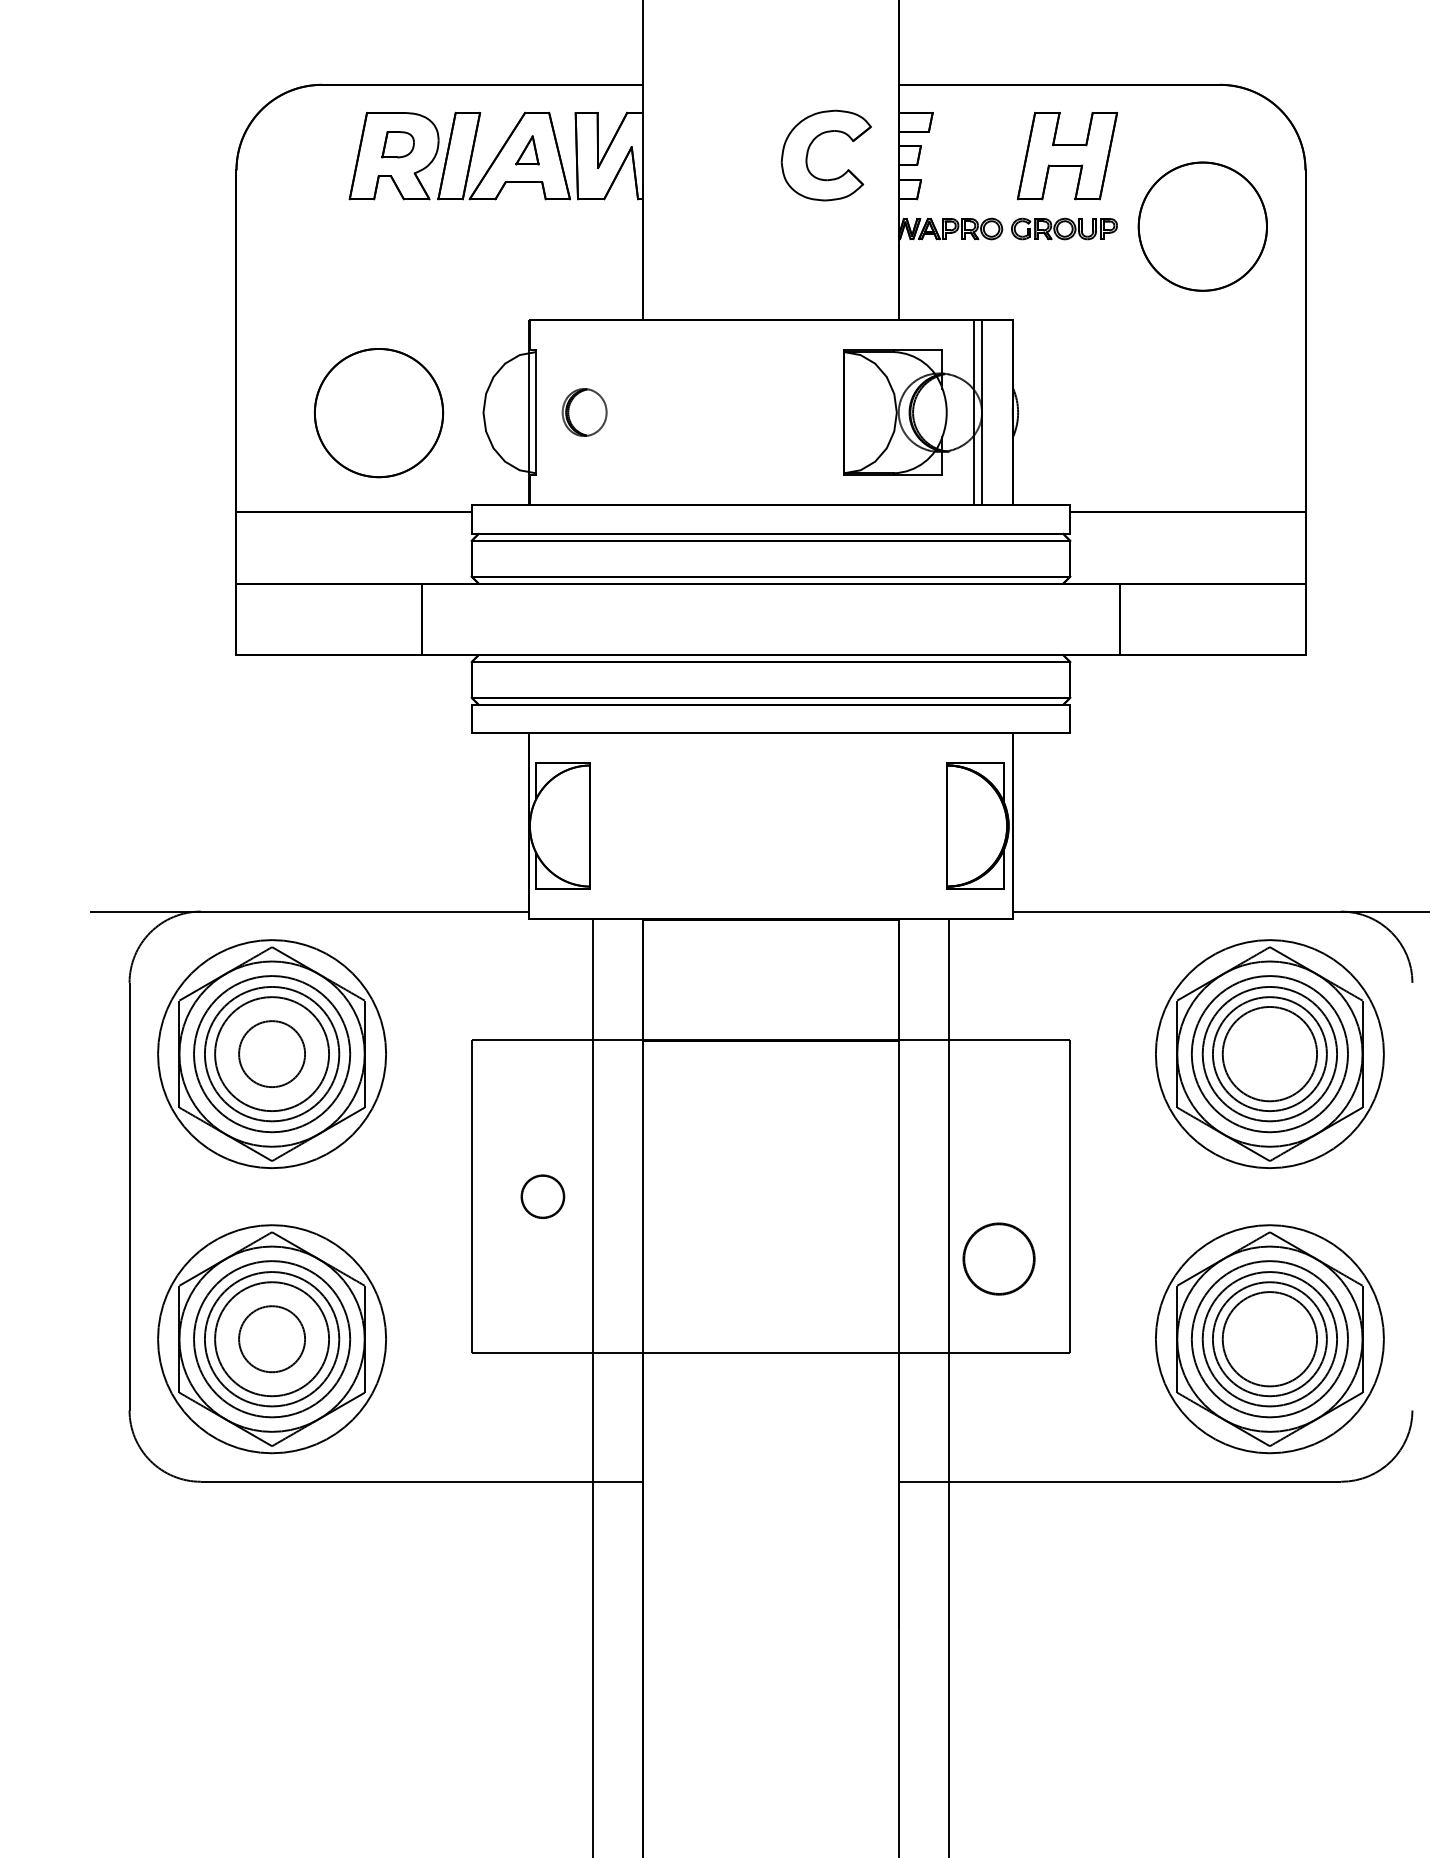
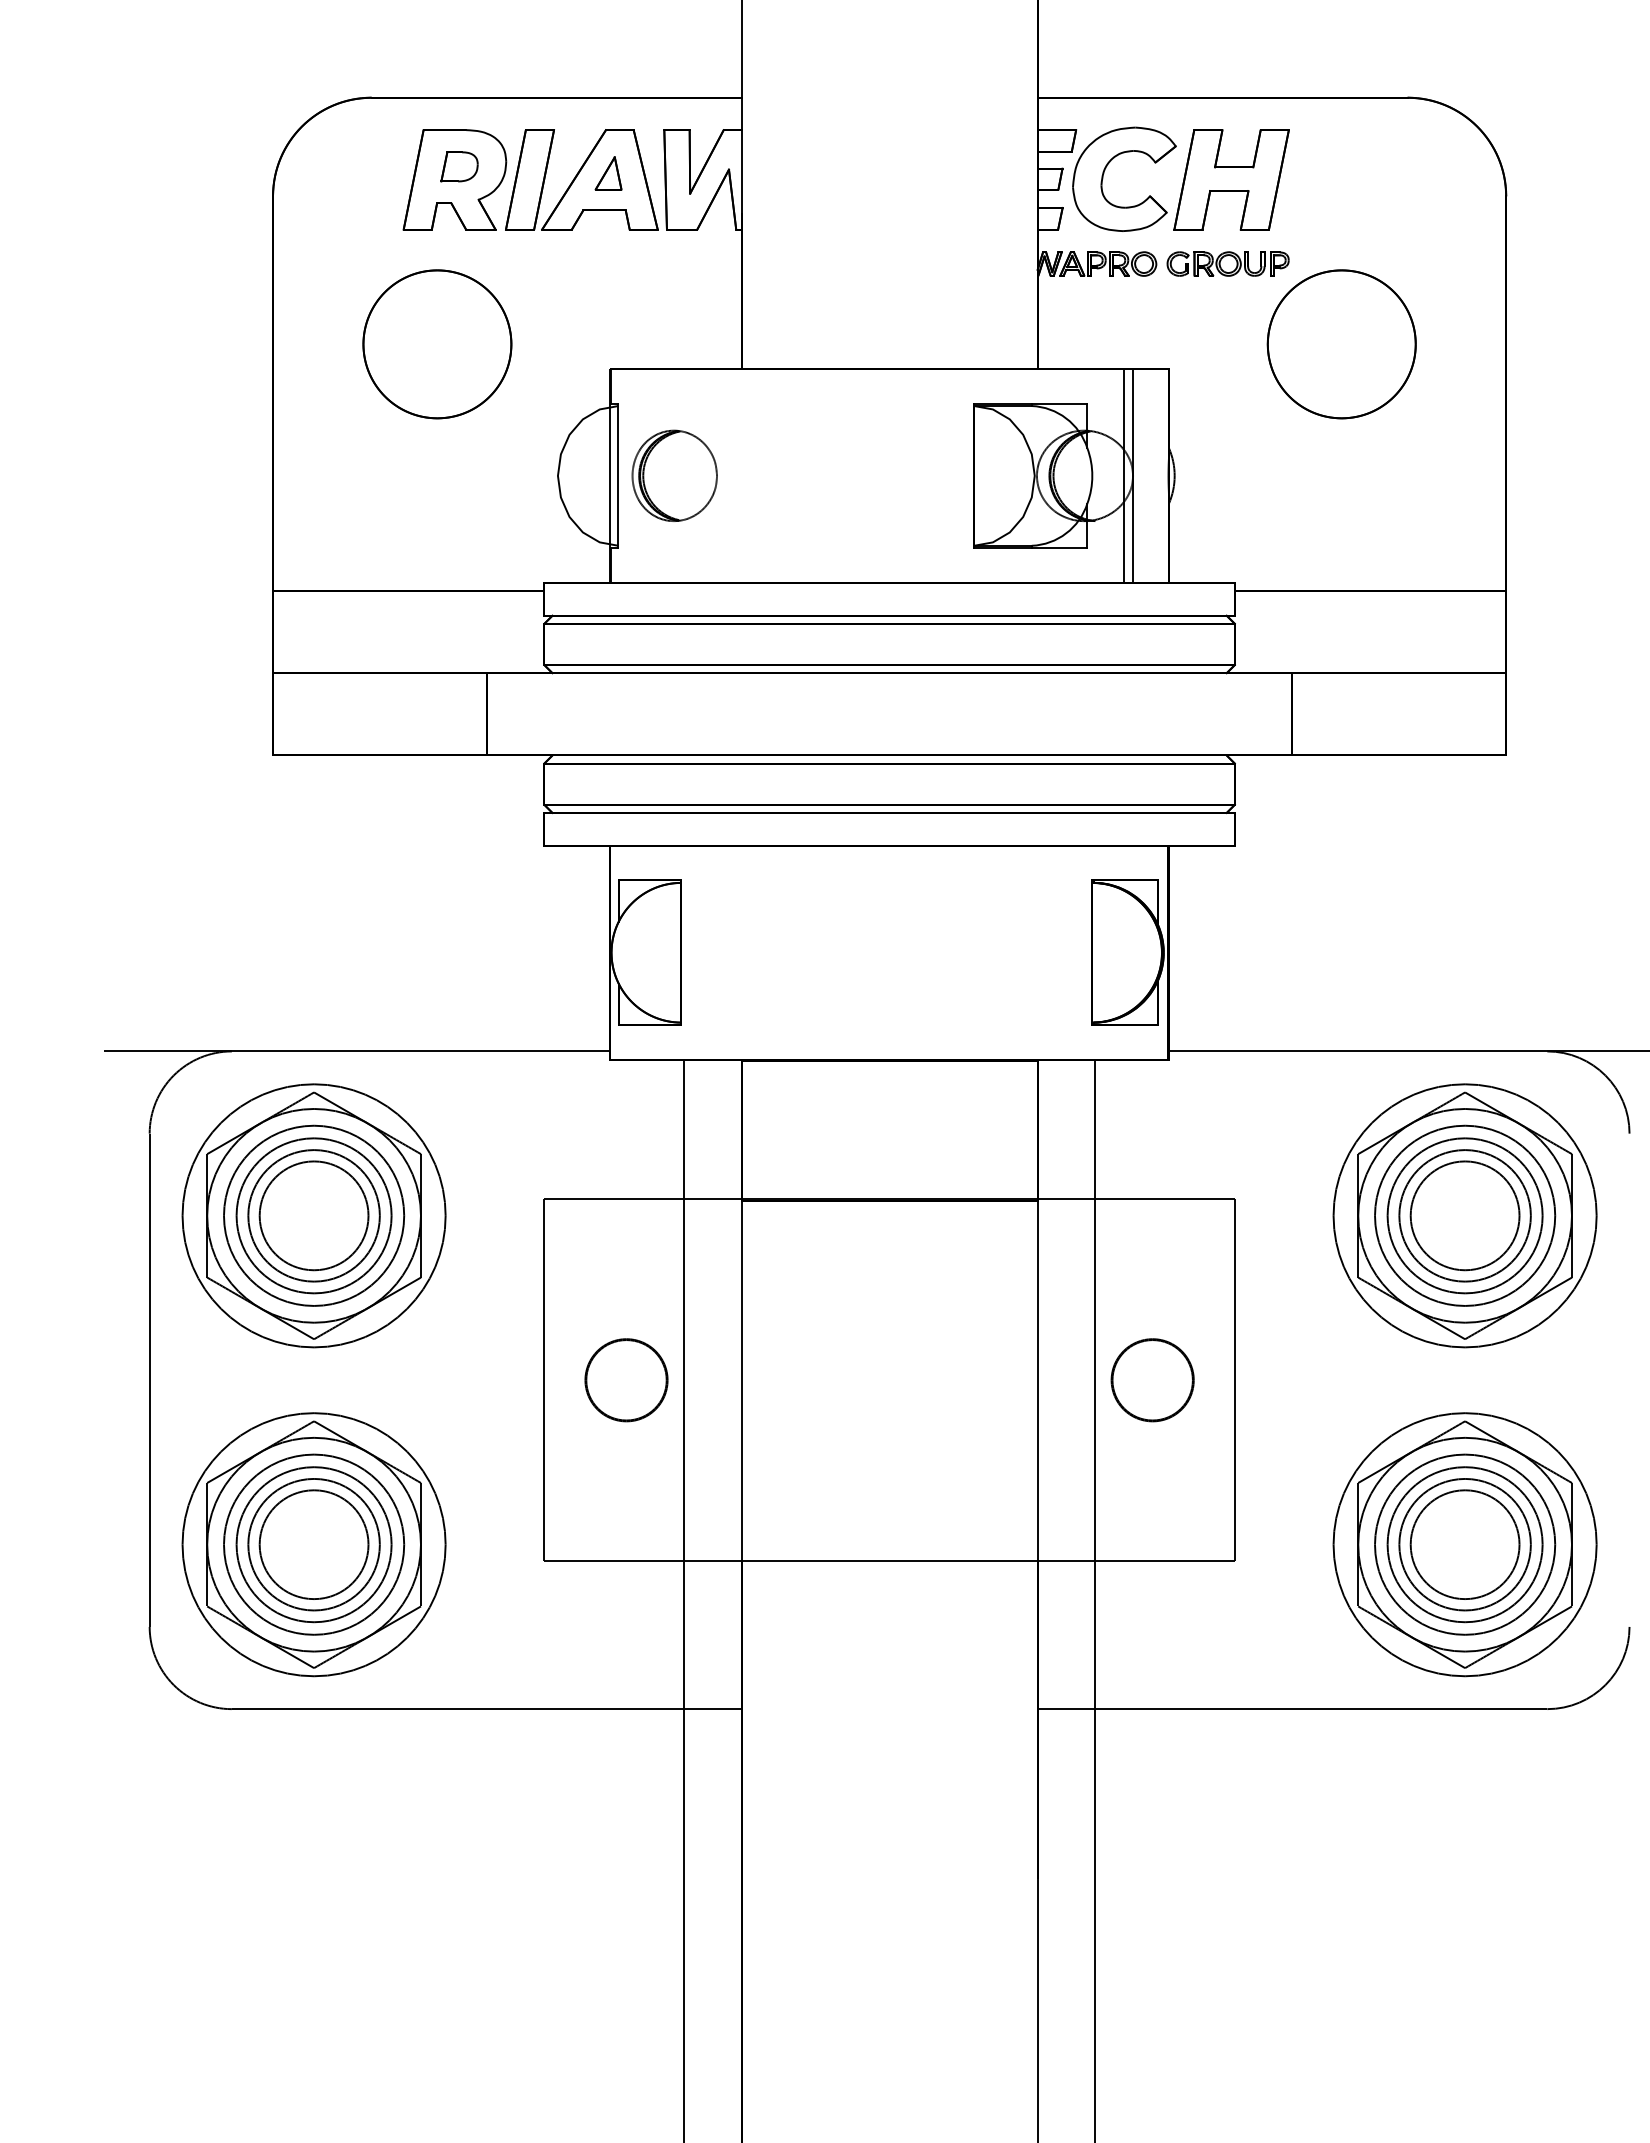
part: (810, 146) -> (1106, 168), moved
part: (1202, 226) -> (1341, 344), moved
part: (584, 412) -> (674, 475), size x1.67
part: (379, 413) -> (437, 344), moved
circle: (271, 1053) -> (313, 1215), size x1.43
circle: (542, 1196) -> (626, 1380), size x1.67
circle: (998, 1259) -> (1152, 1380), moved
circle: (271, 1339) -> (313, 1544), size x1.43

